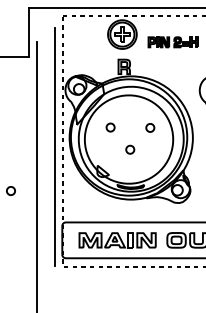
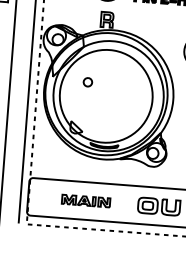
part: (150, 127) -> (129, 85), removed
part: (130, 149) -> (106, 106), removed
part: (117, 240) -> (86, 201), size x0.6

